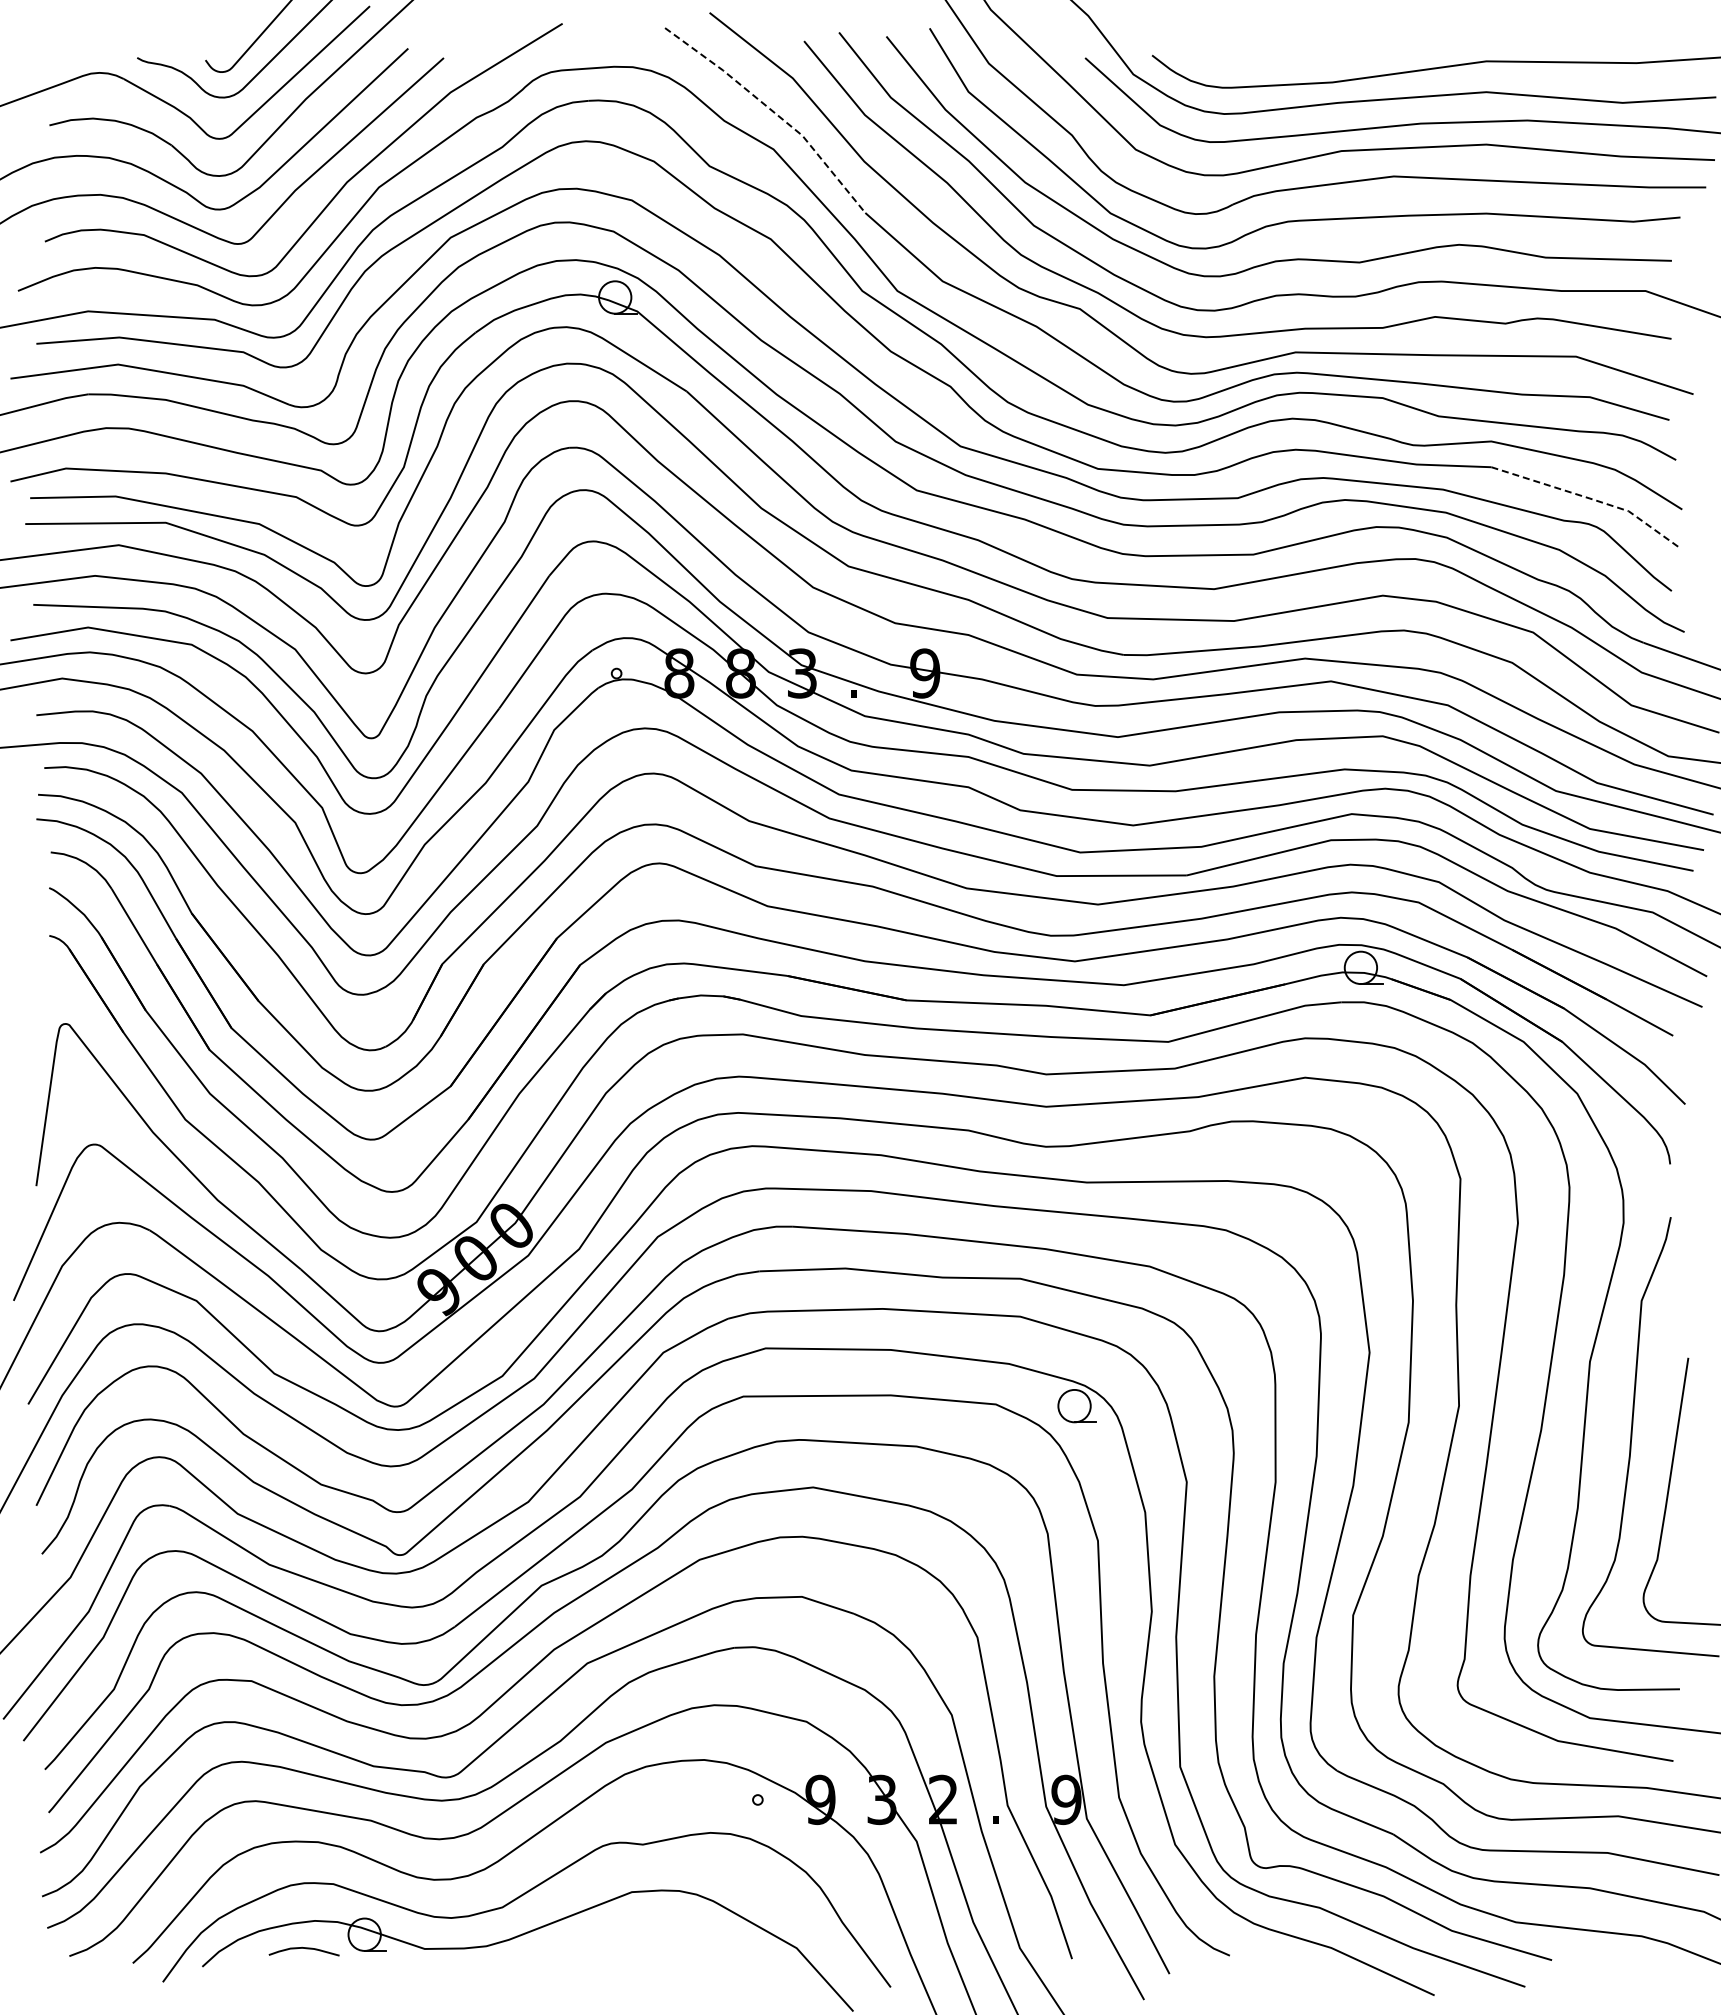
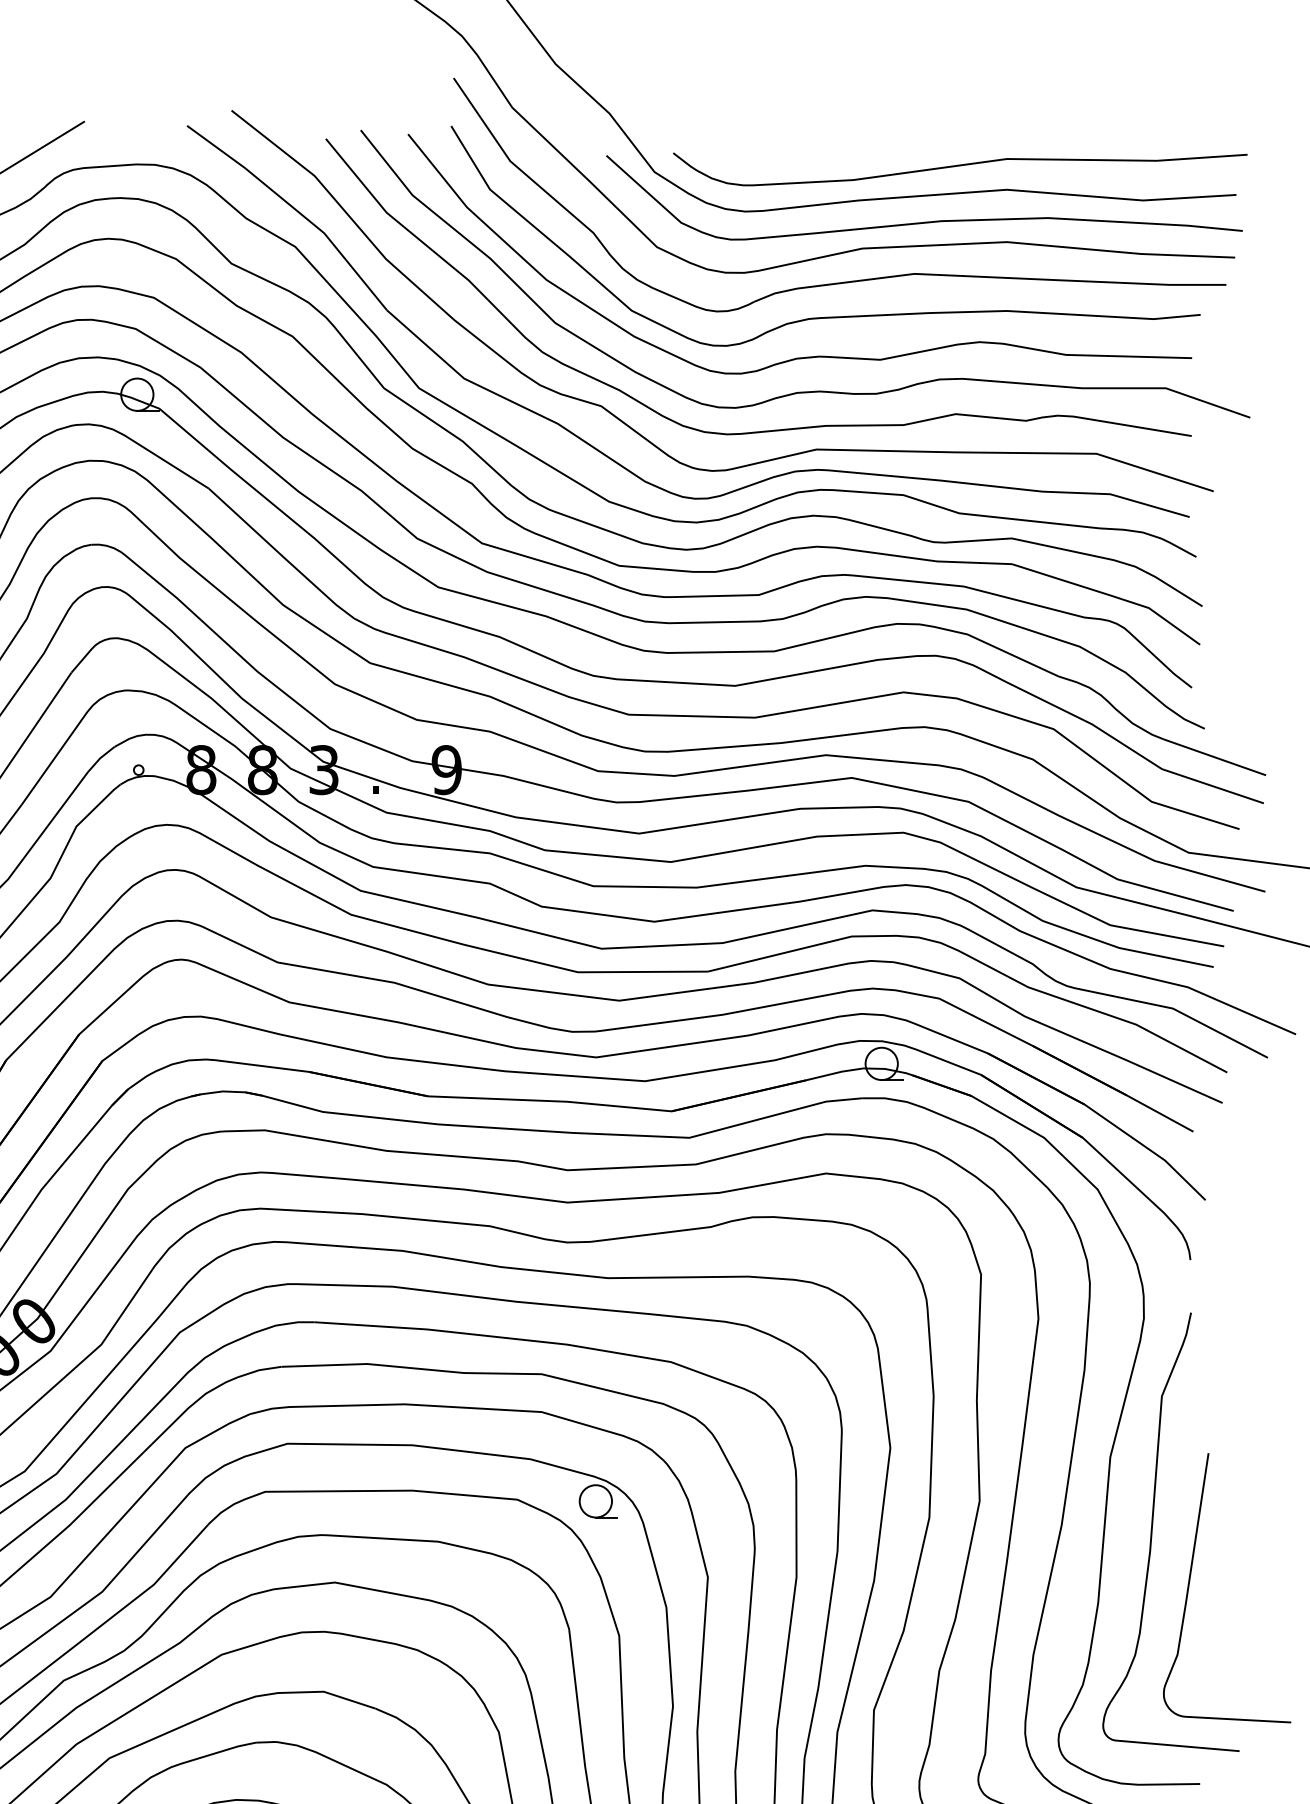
line: (773, 112) -> (295, 210), dashed -> solid
line: (1590, 498) -> (1110, 595), dashed -> solid

